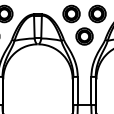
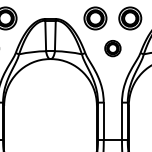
part: (84, 36) -> (112, 48), size x0.7

